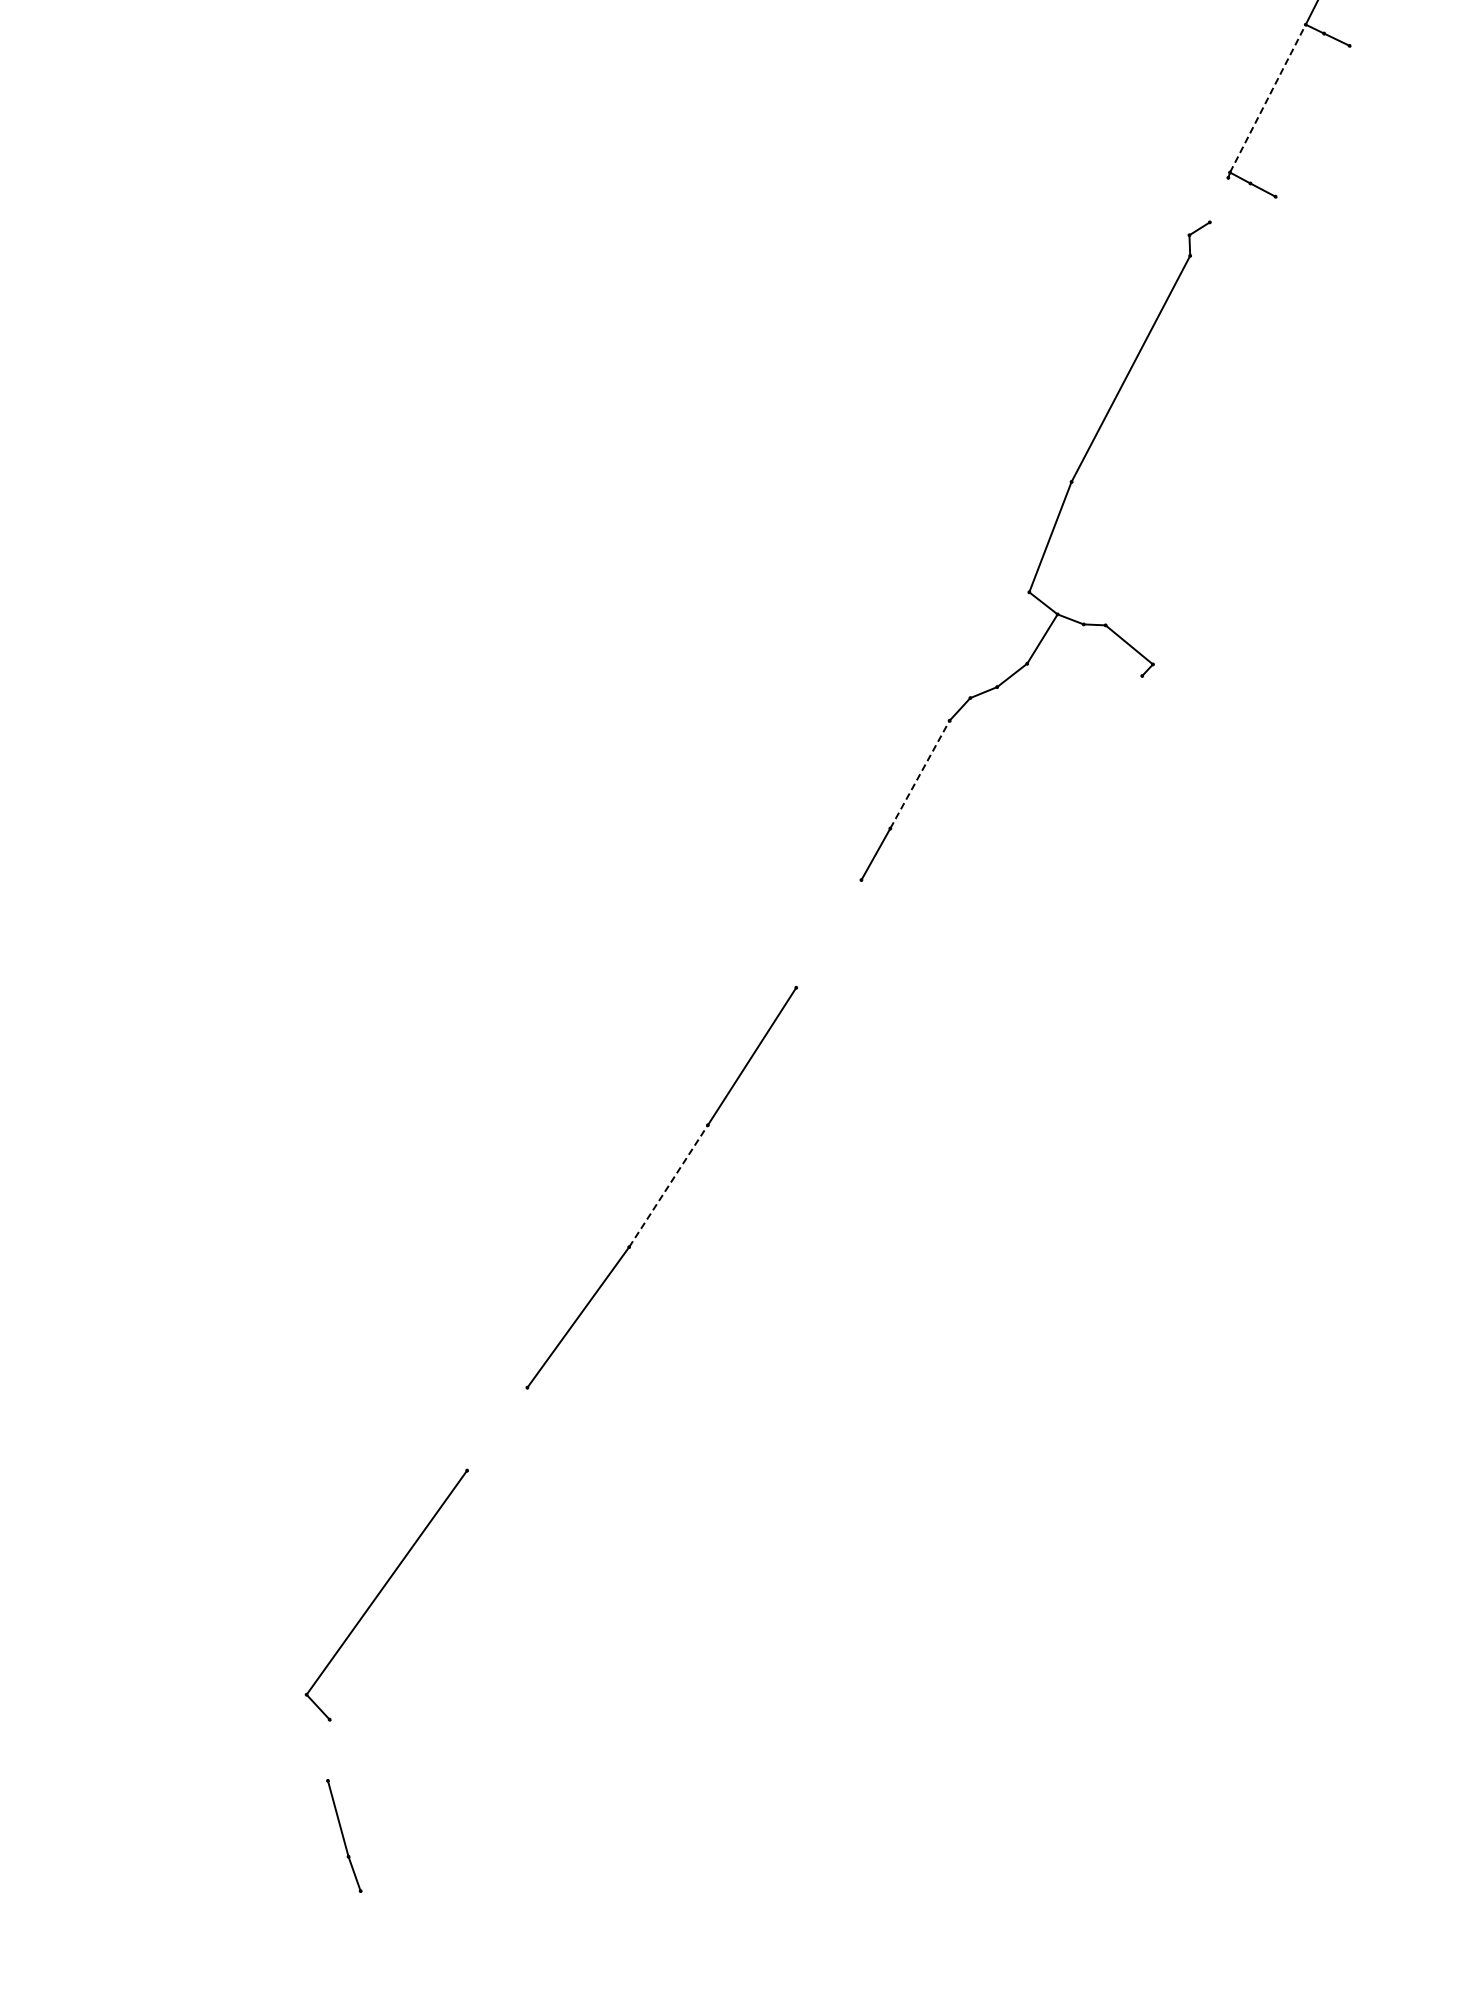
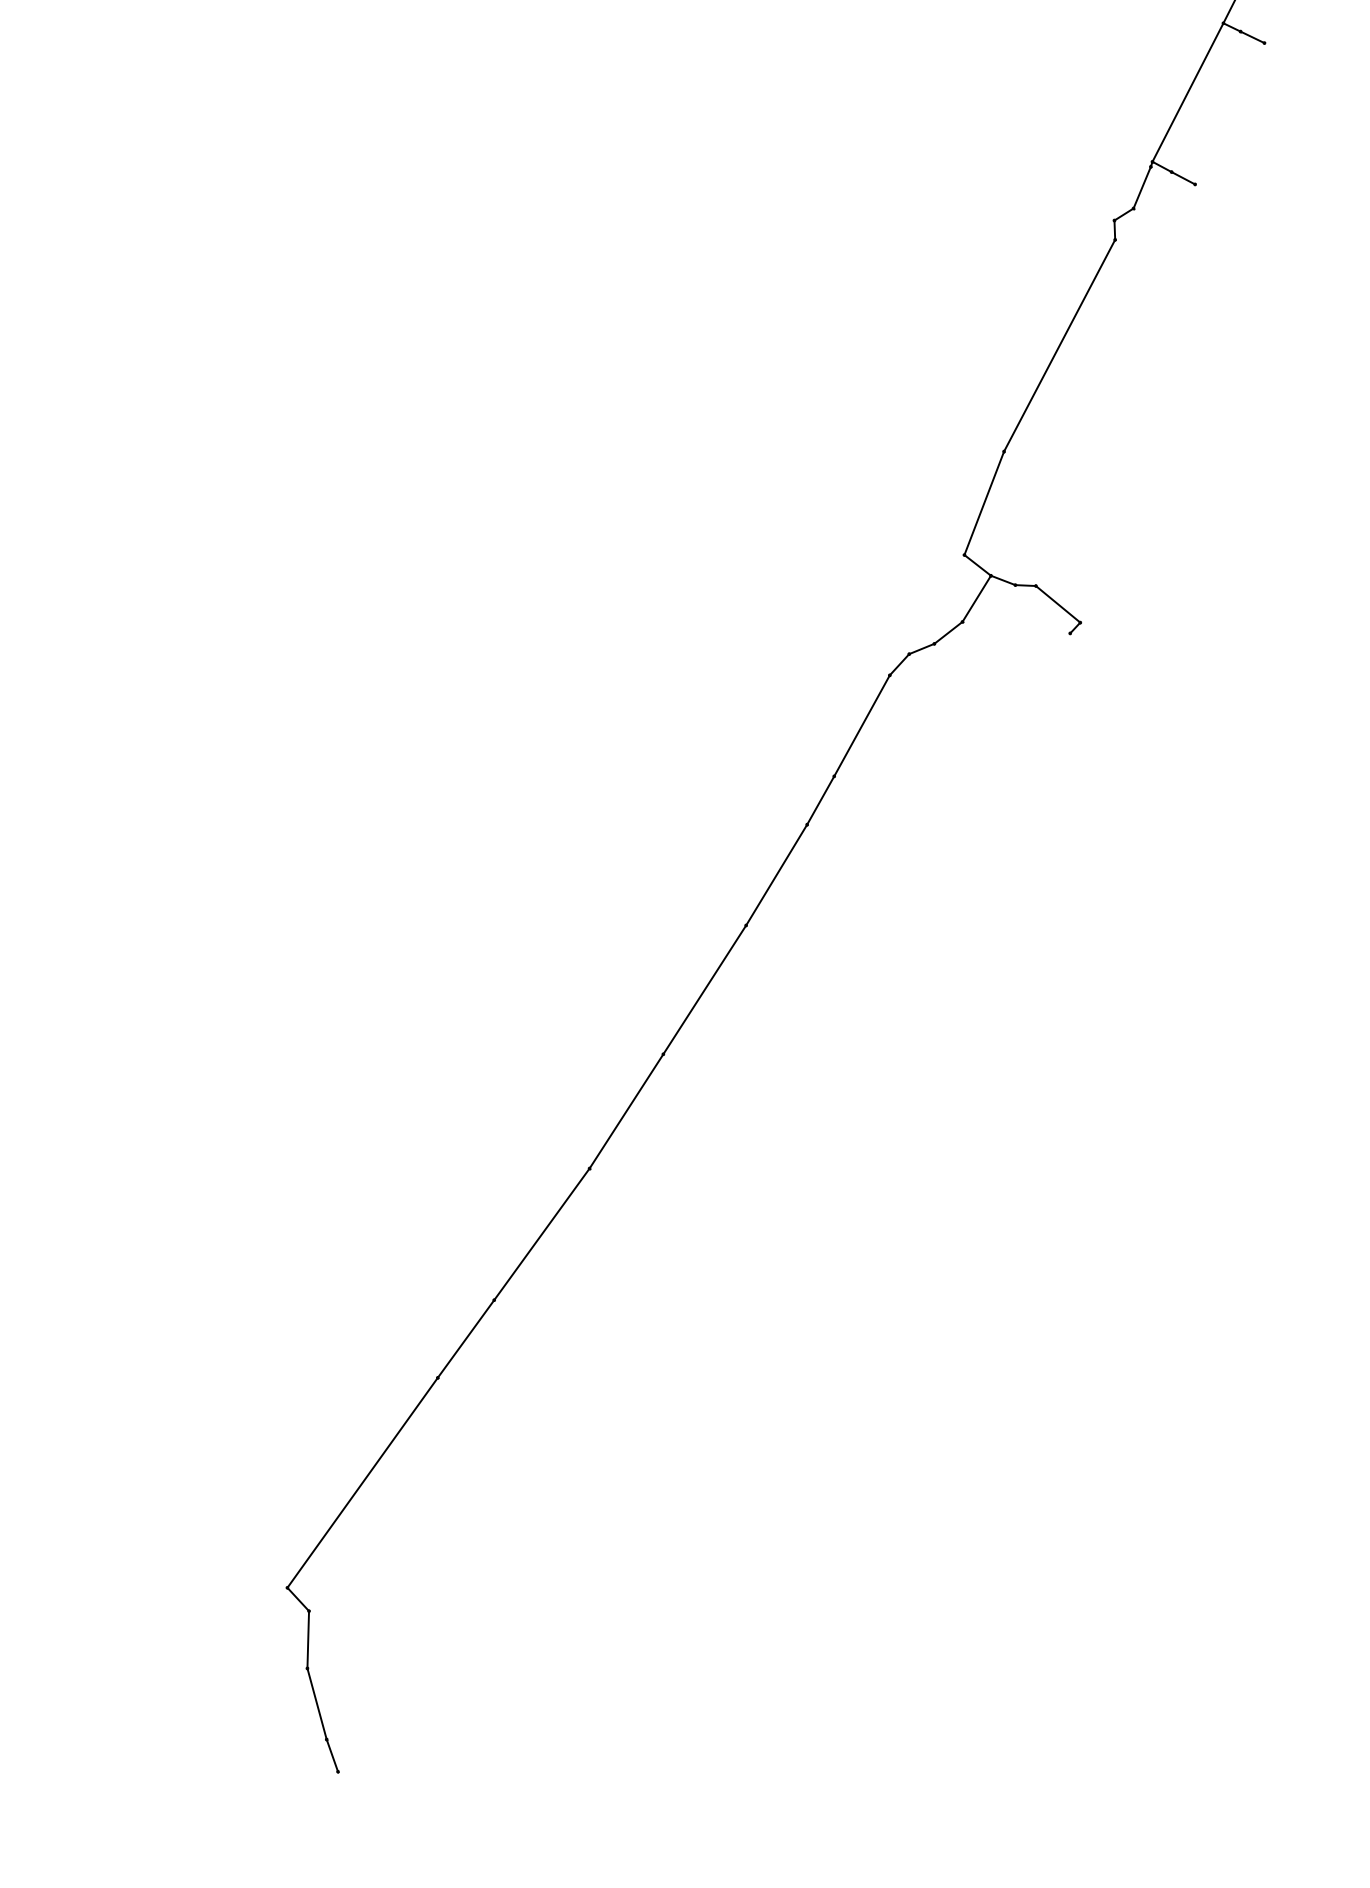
line: (1268, 98) -> (1188, 92), dashed -> solid
line: (1218, 199) -> (1141, 187), added
line: (919, 774) -> (861, 725), dashed -> solid
line: (828, 933) -> (776, 874), added
line: (668, 1186) -> (626, 1111), dashed -> solid
line: (497, 1428) -> (466, 1338), added
line: (328, 1749) -> (307, 1639), added

